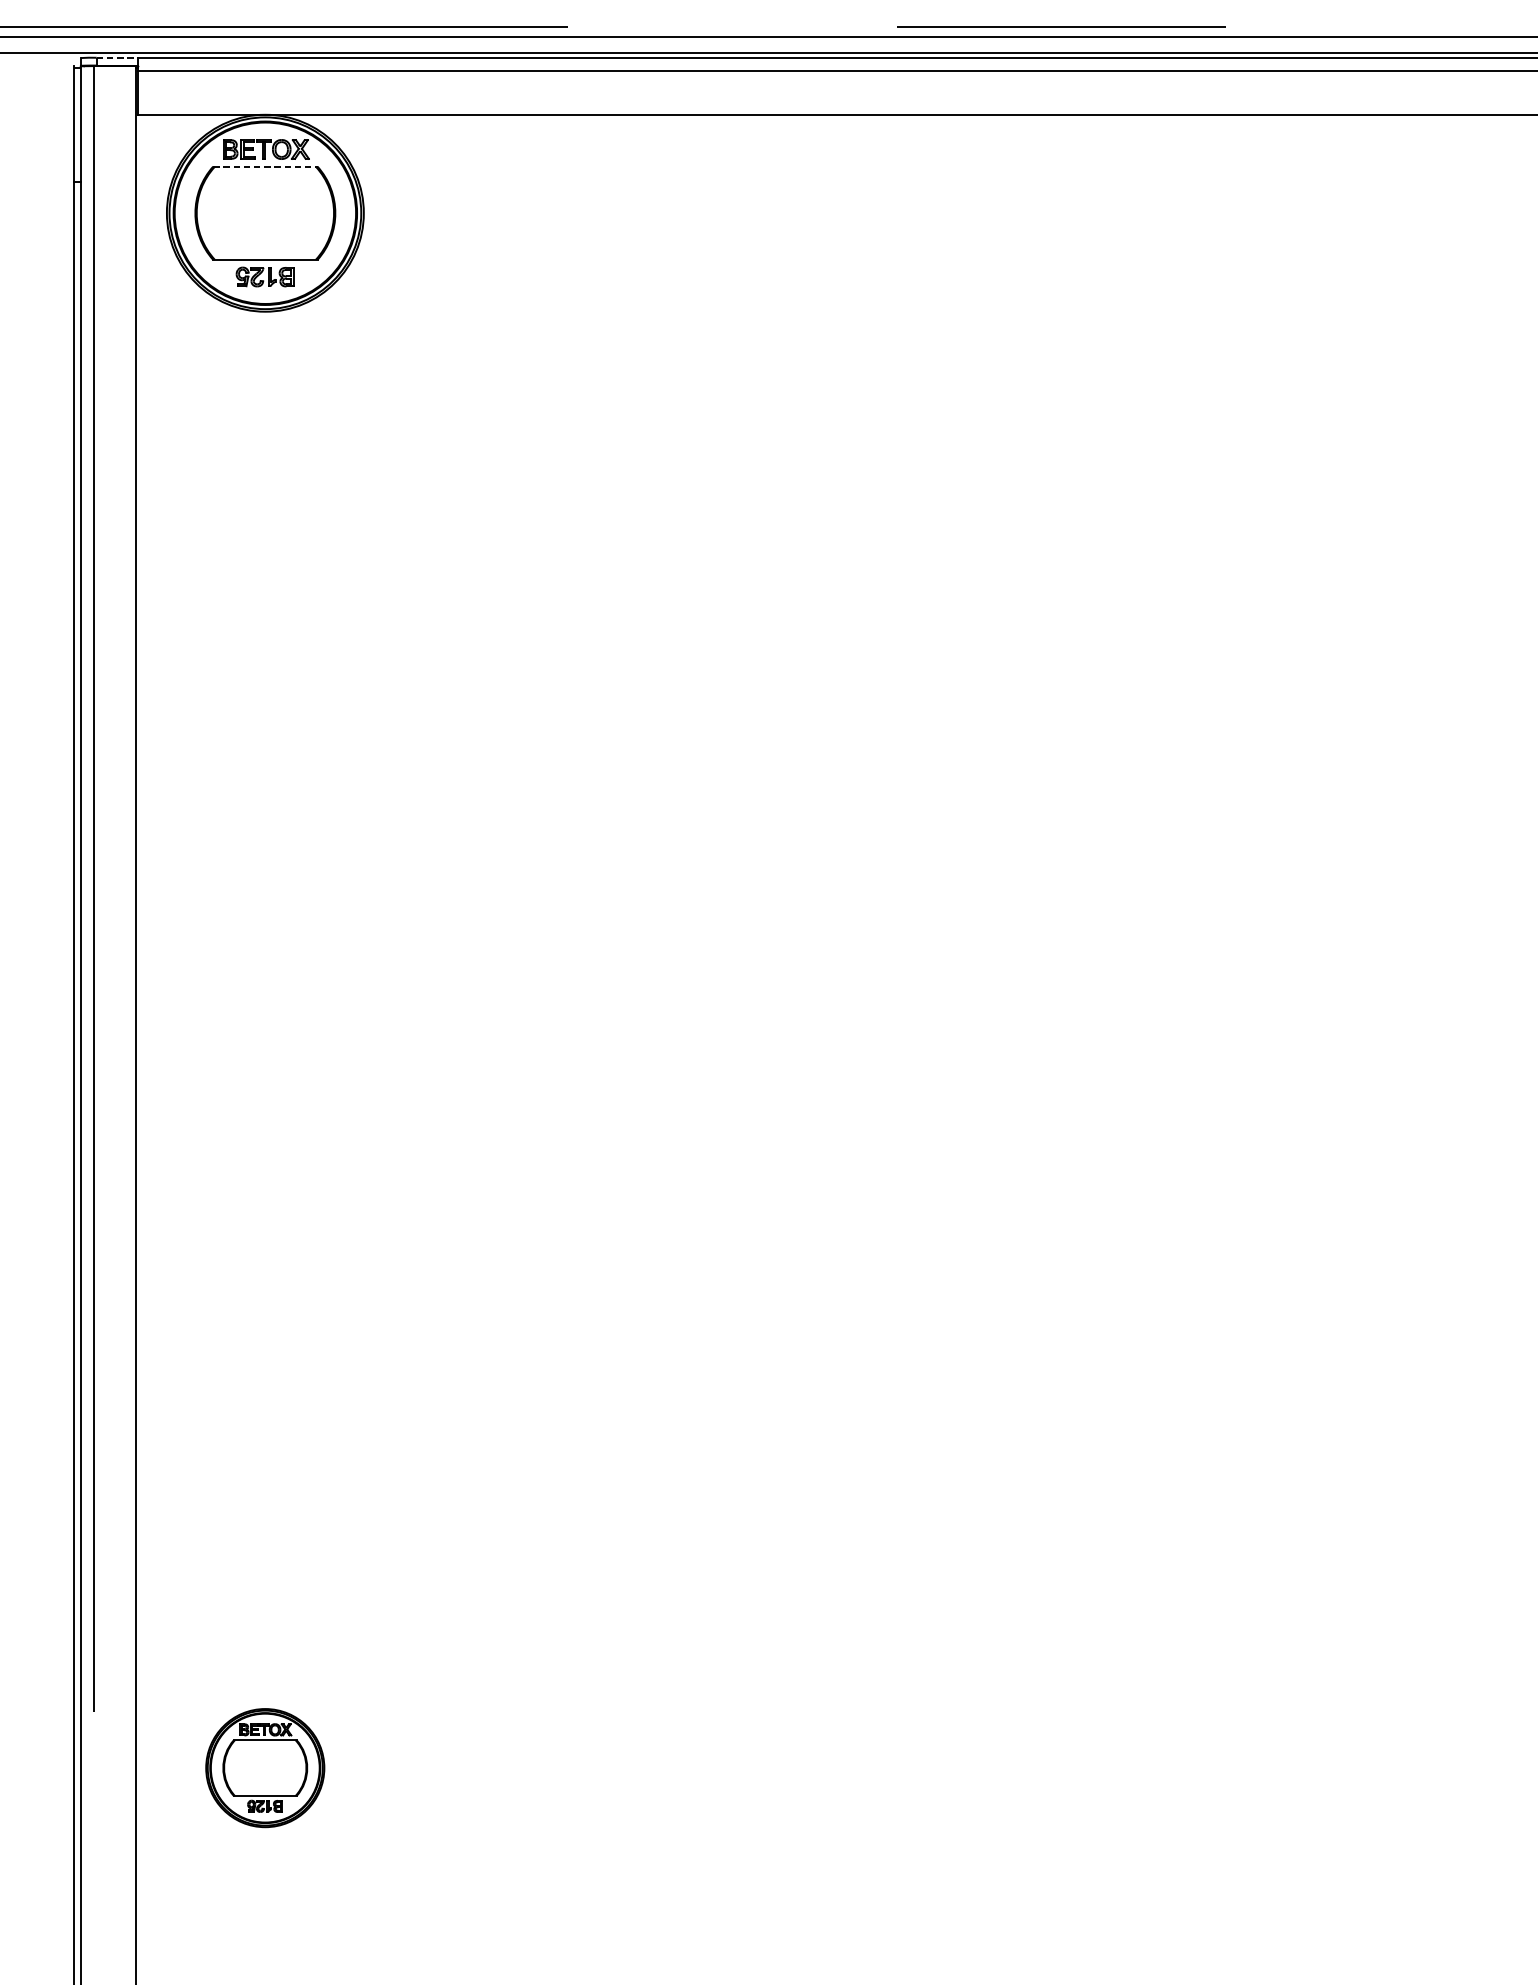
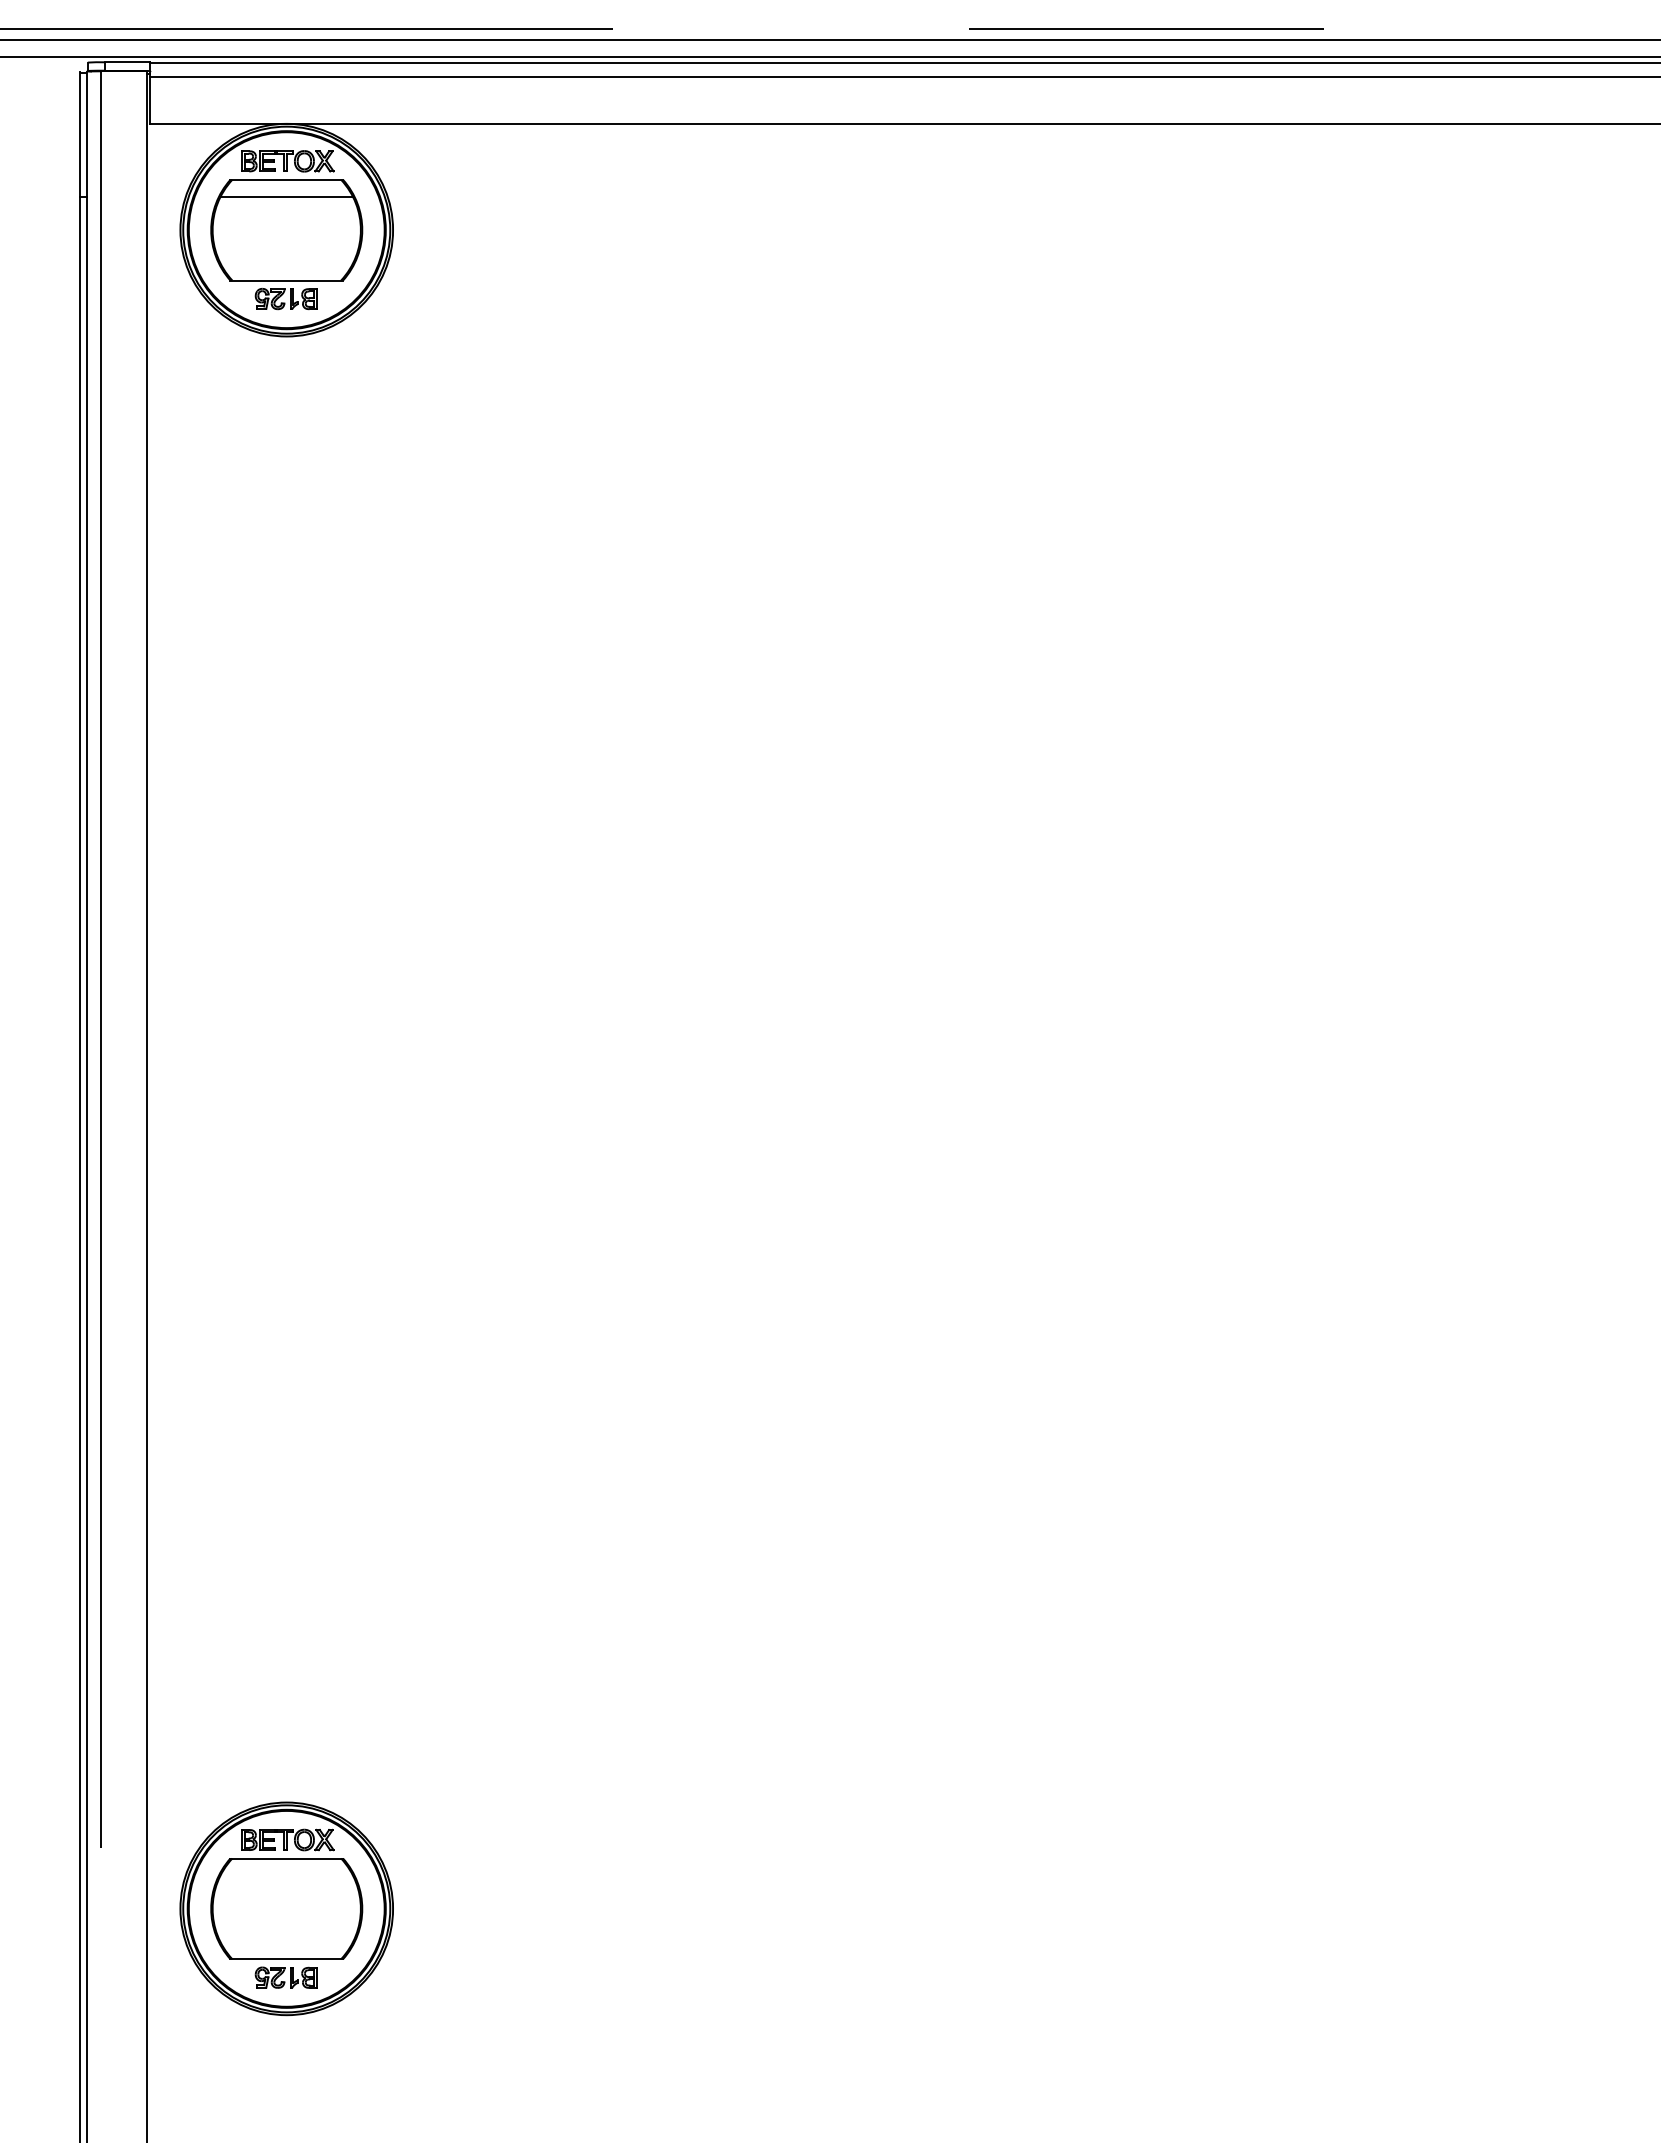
line: (117, 57) -> (127, 62), dashed -> solid
line: (266, 166) -> (287, 179), dashed -> solid
line: (265, 182) -> (286, 196), added
part: (265, 1767) -> (286, 1908), size x1.67

